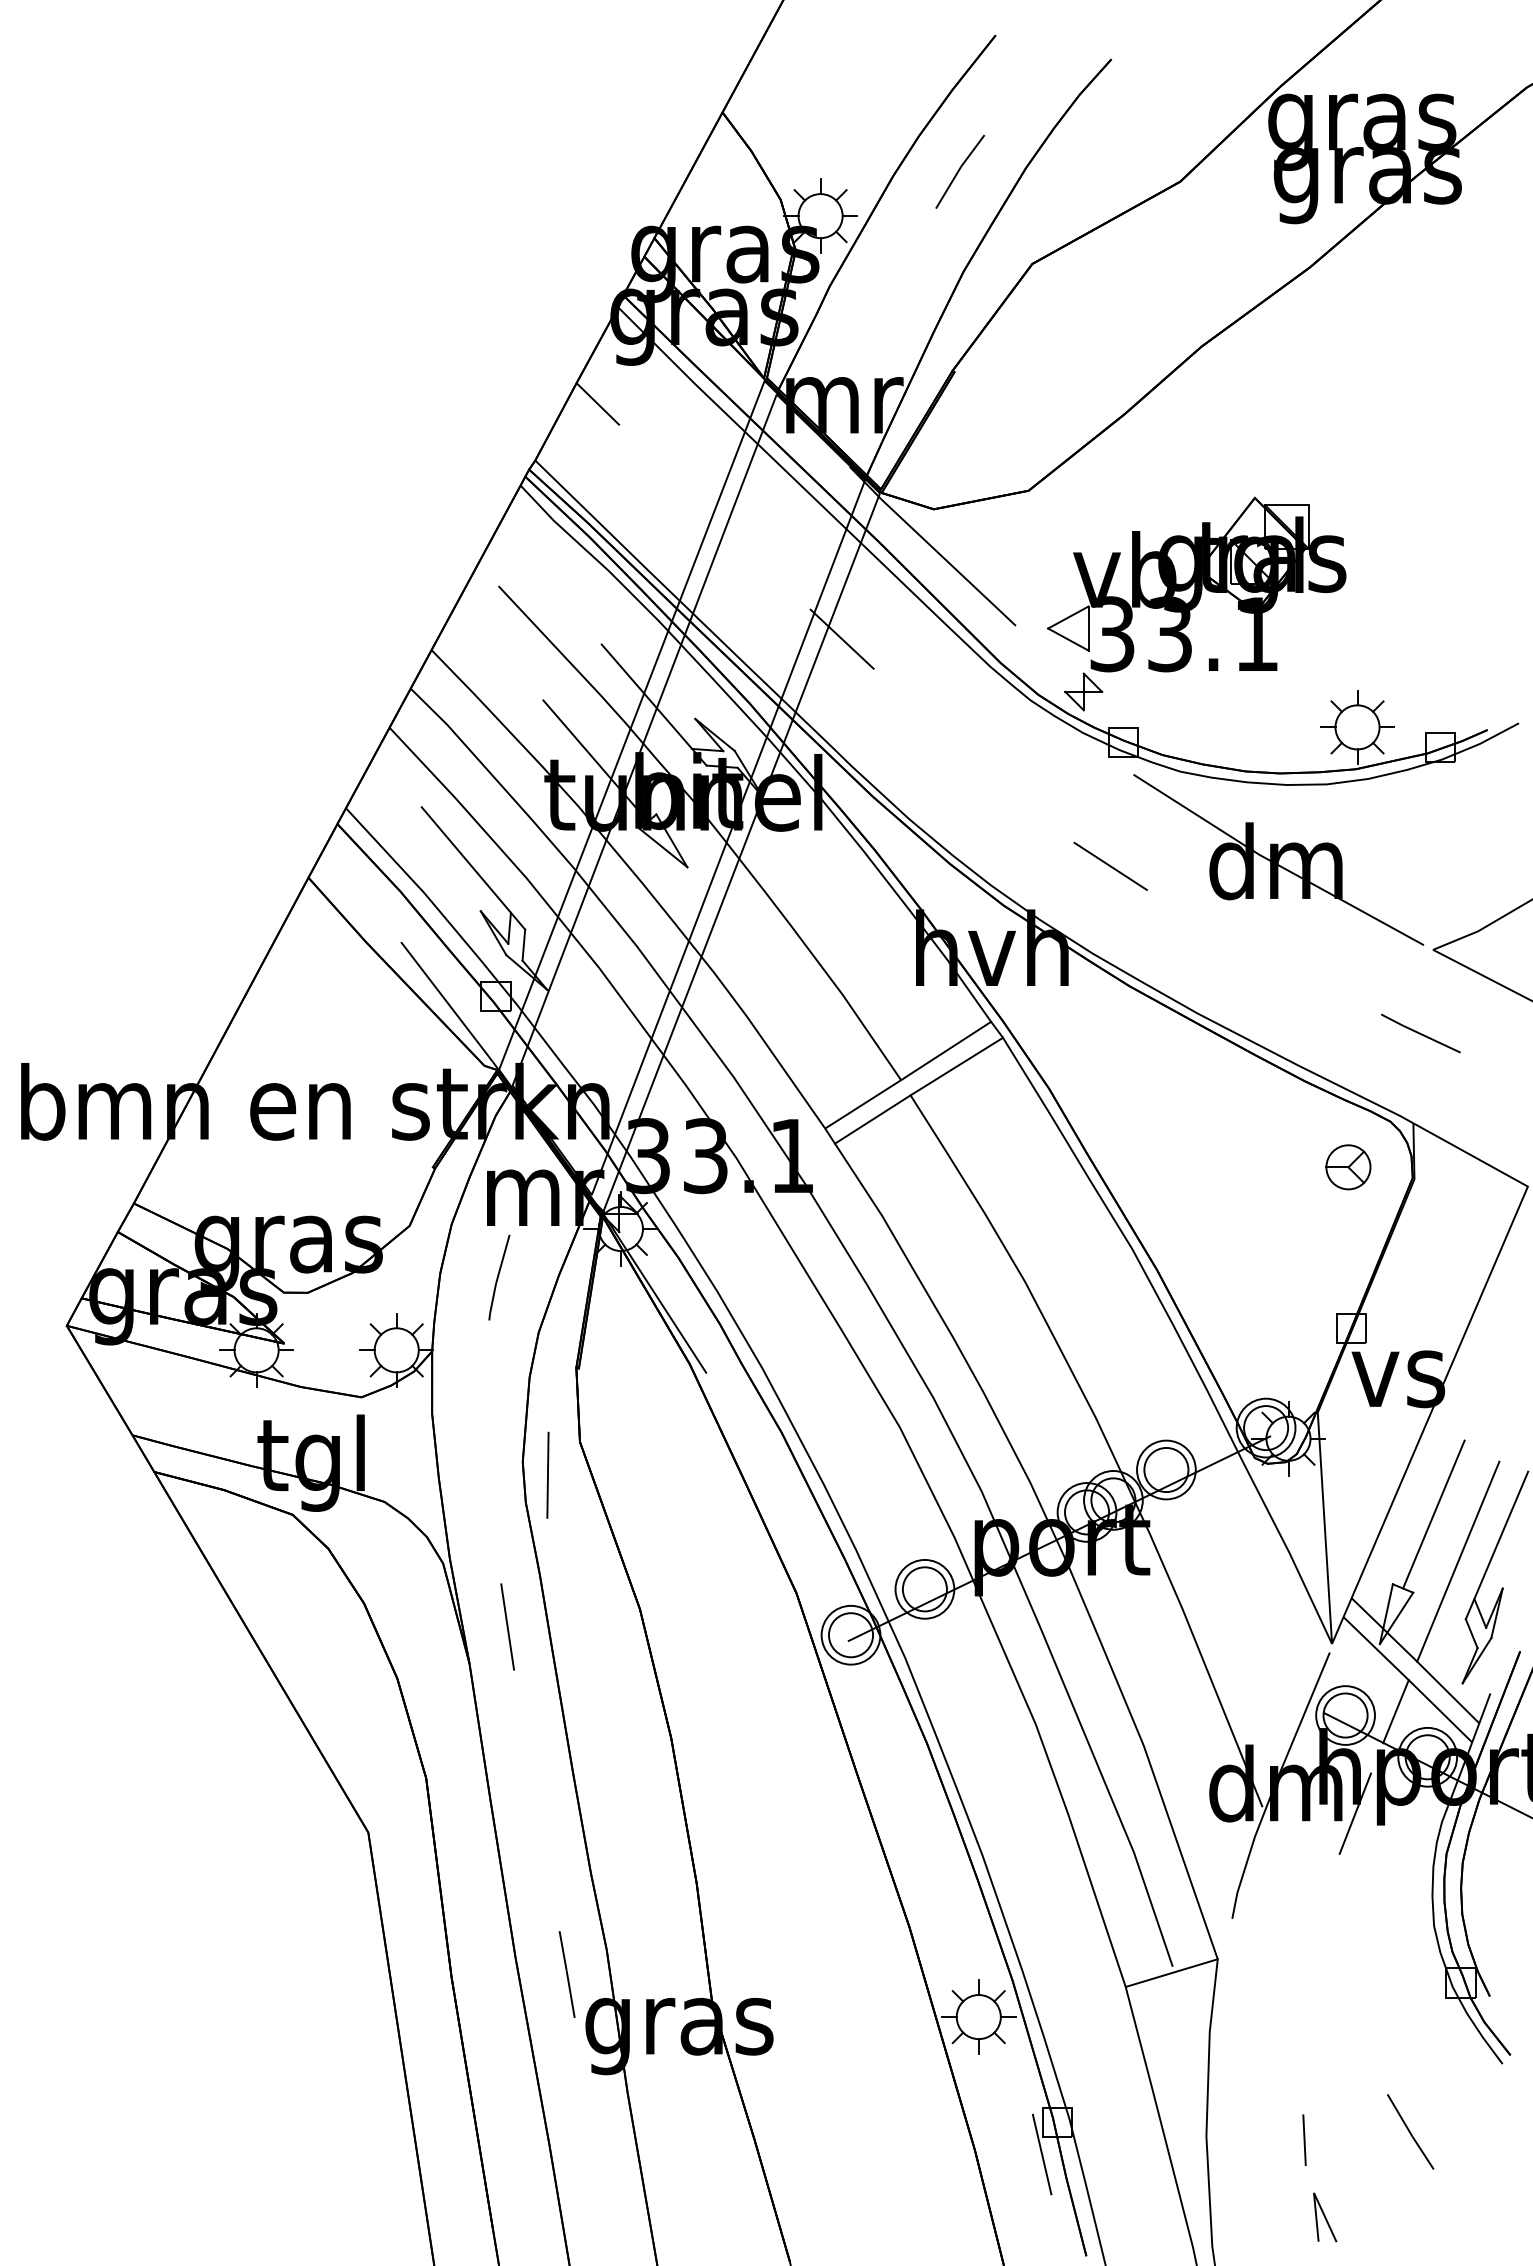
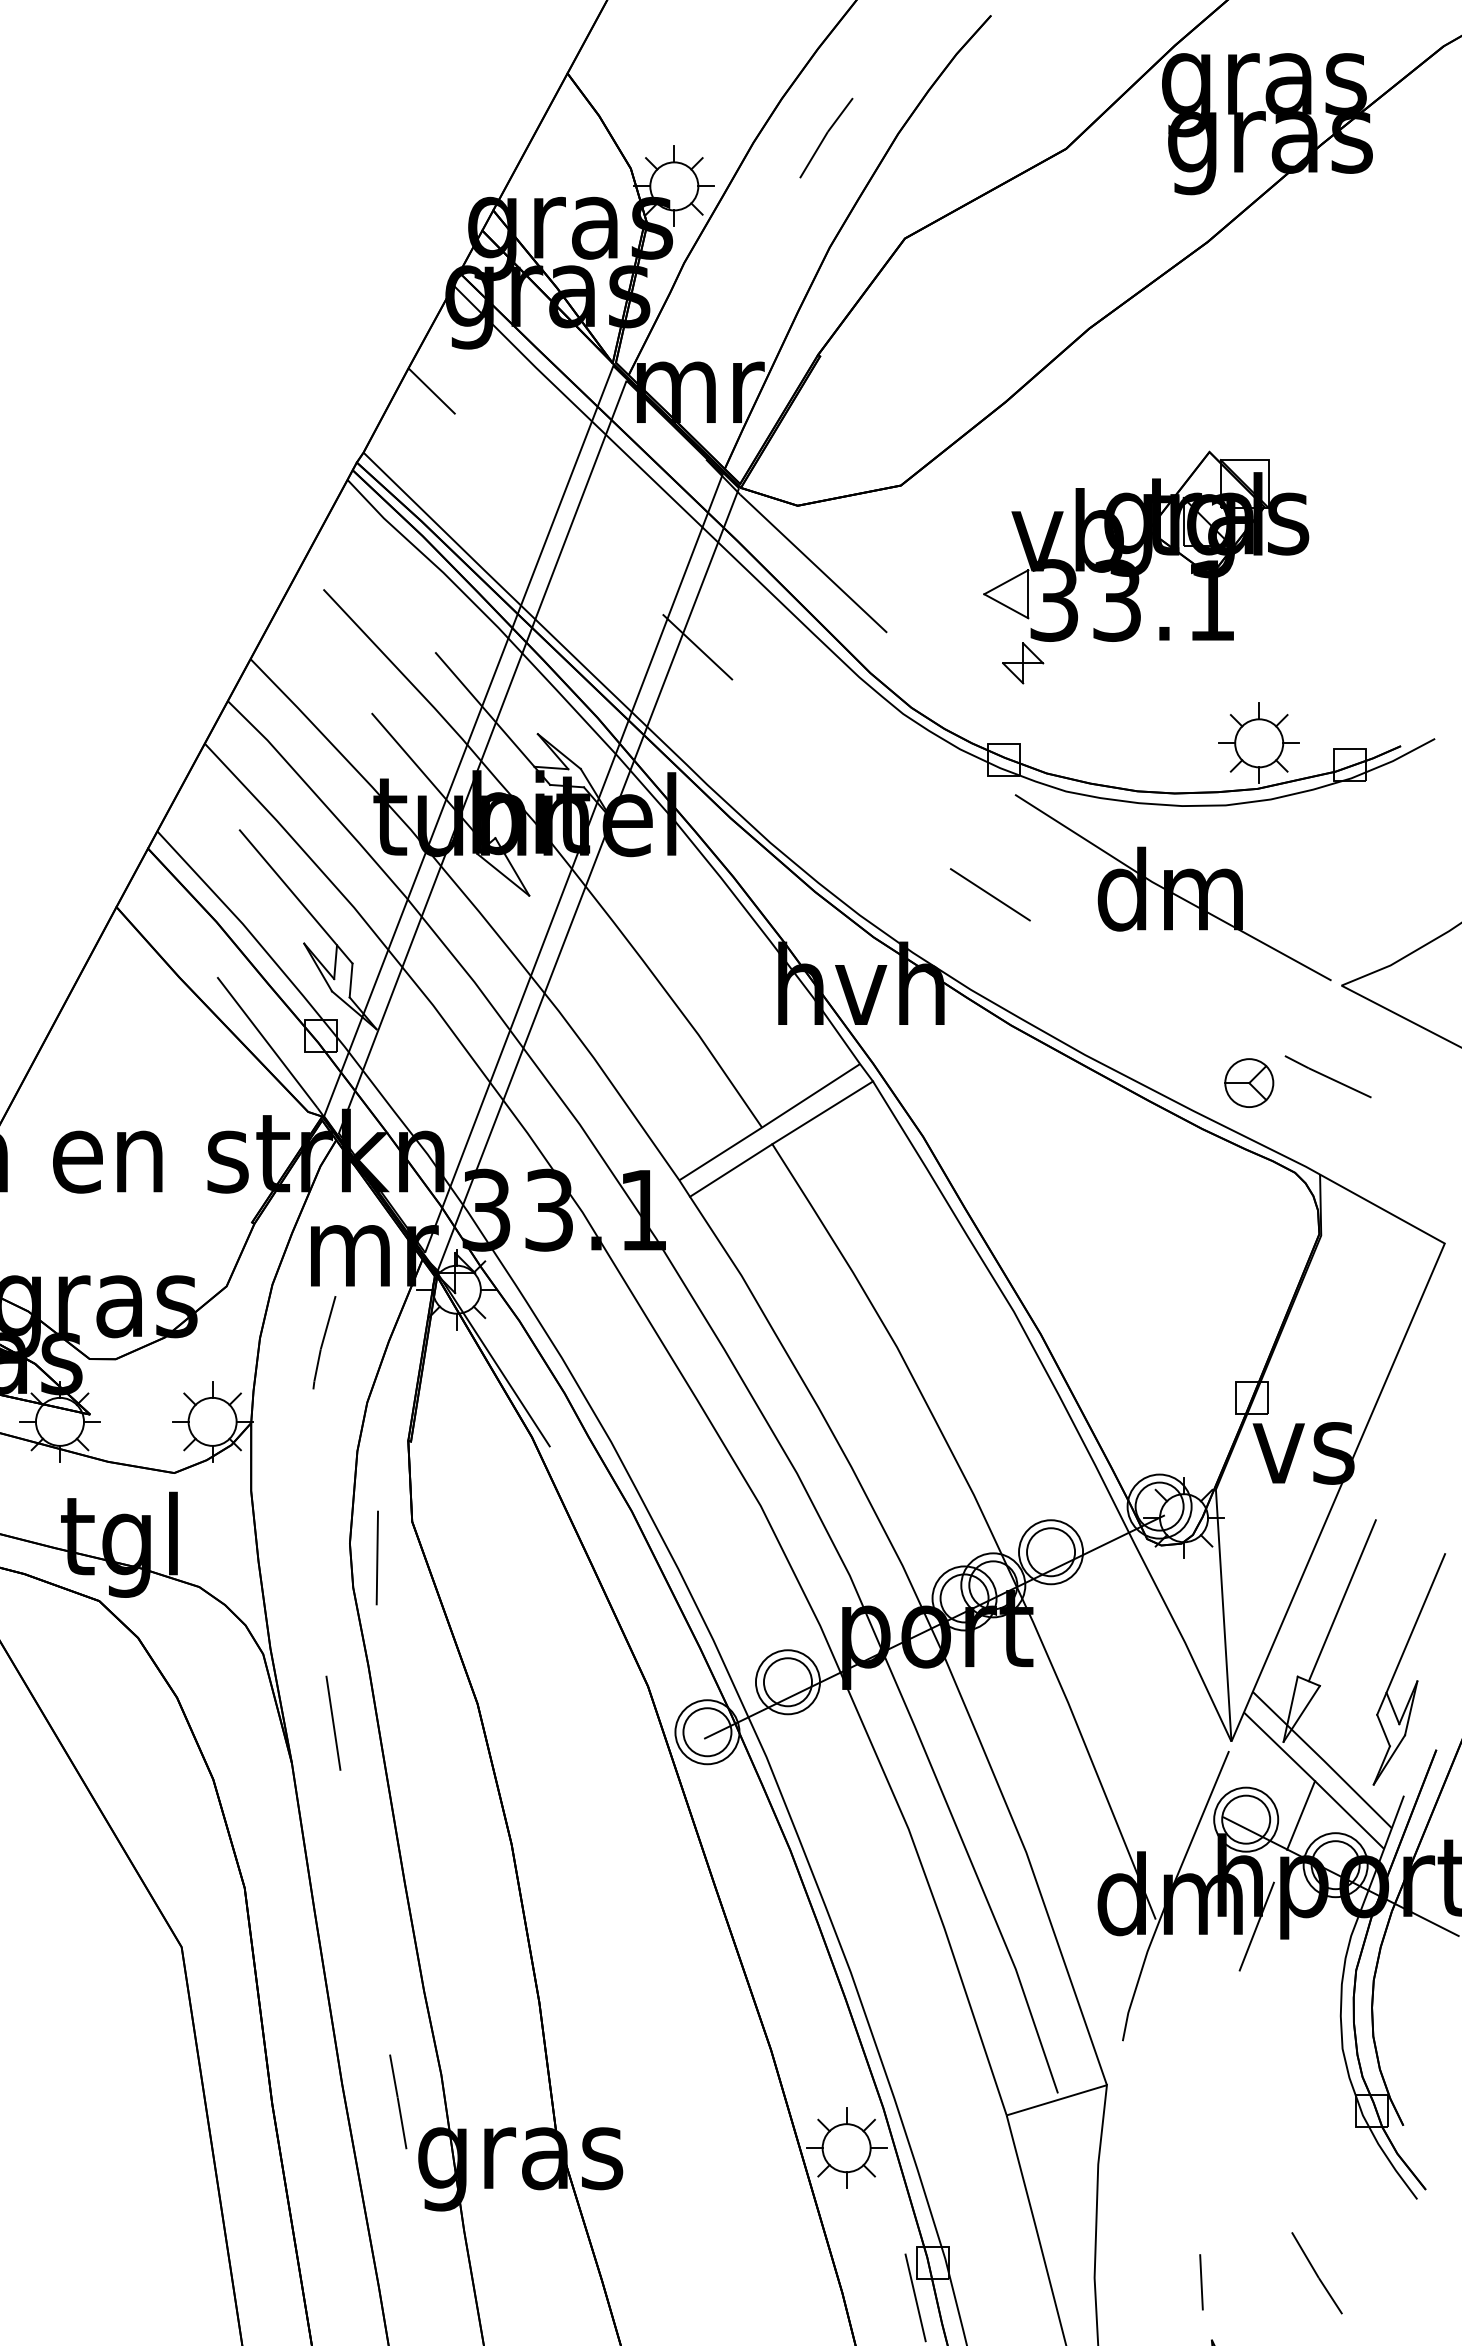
part: (1196, 603) -> (1145, 566), moved
part: (1348, 1167) -> (1249, 1083), moved
line: (1458, 1561) -> (1369, 1651), removed

